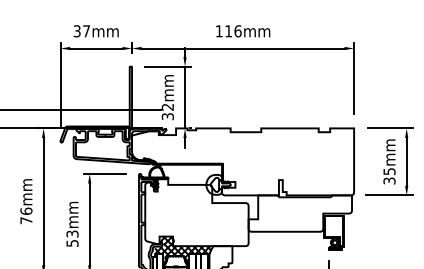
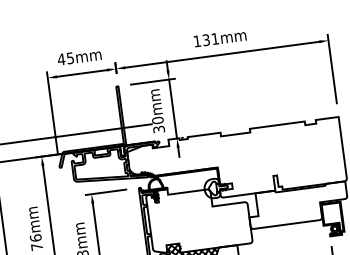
text: (81, 31) -> (65, 59), 37mm -> 45mm
text: (233, 31) -> (210, 39), 116mm -> 131mm
text: (167, 106) -> (157, 119), 32mm -> 30mm

